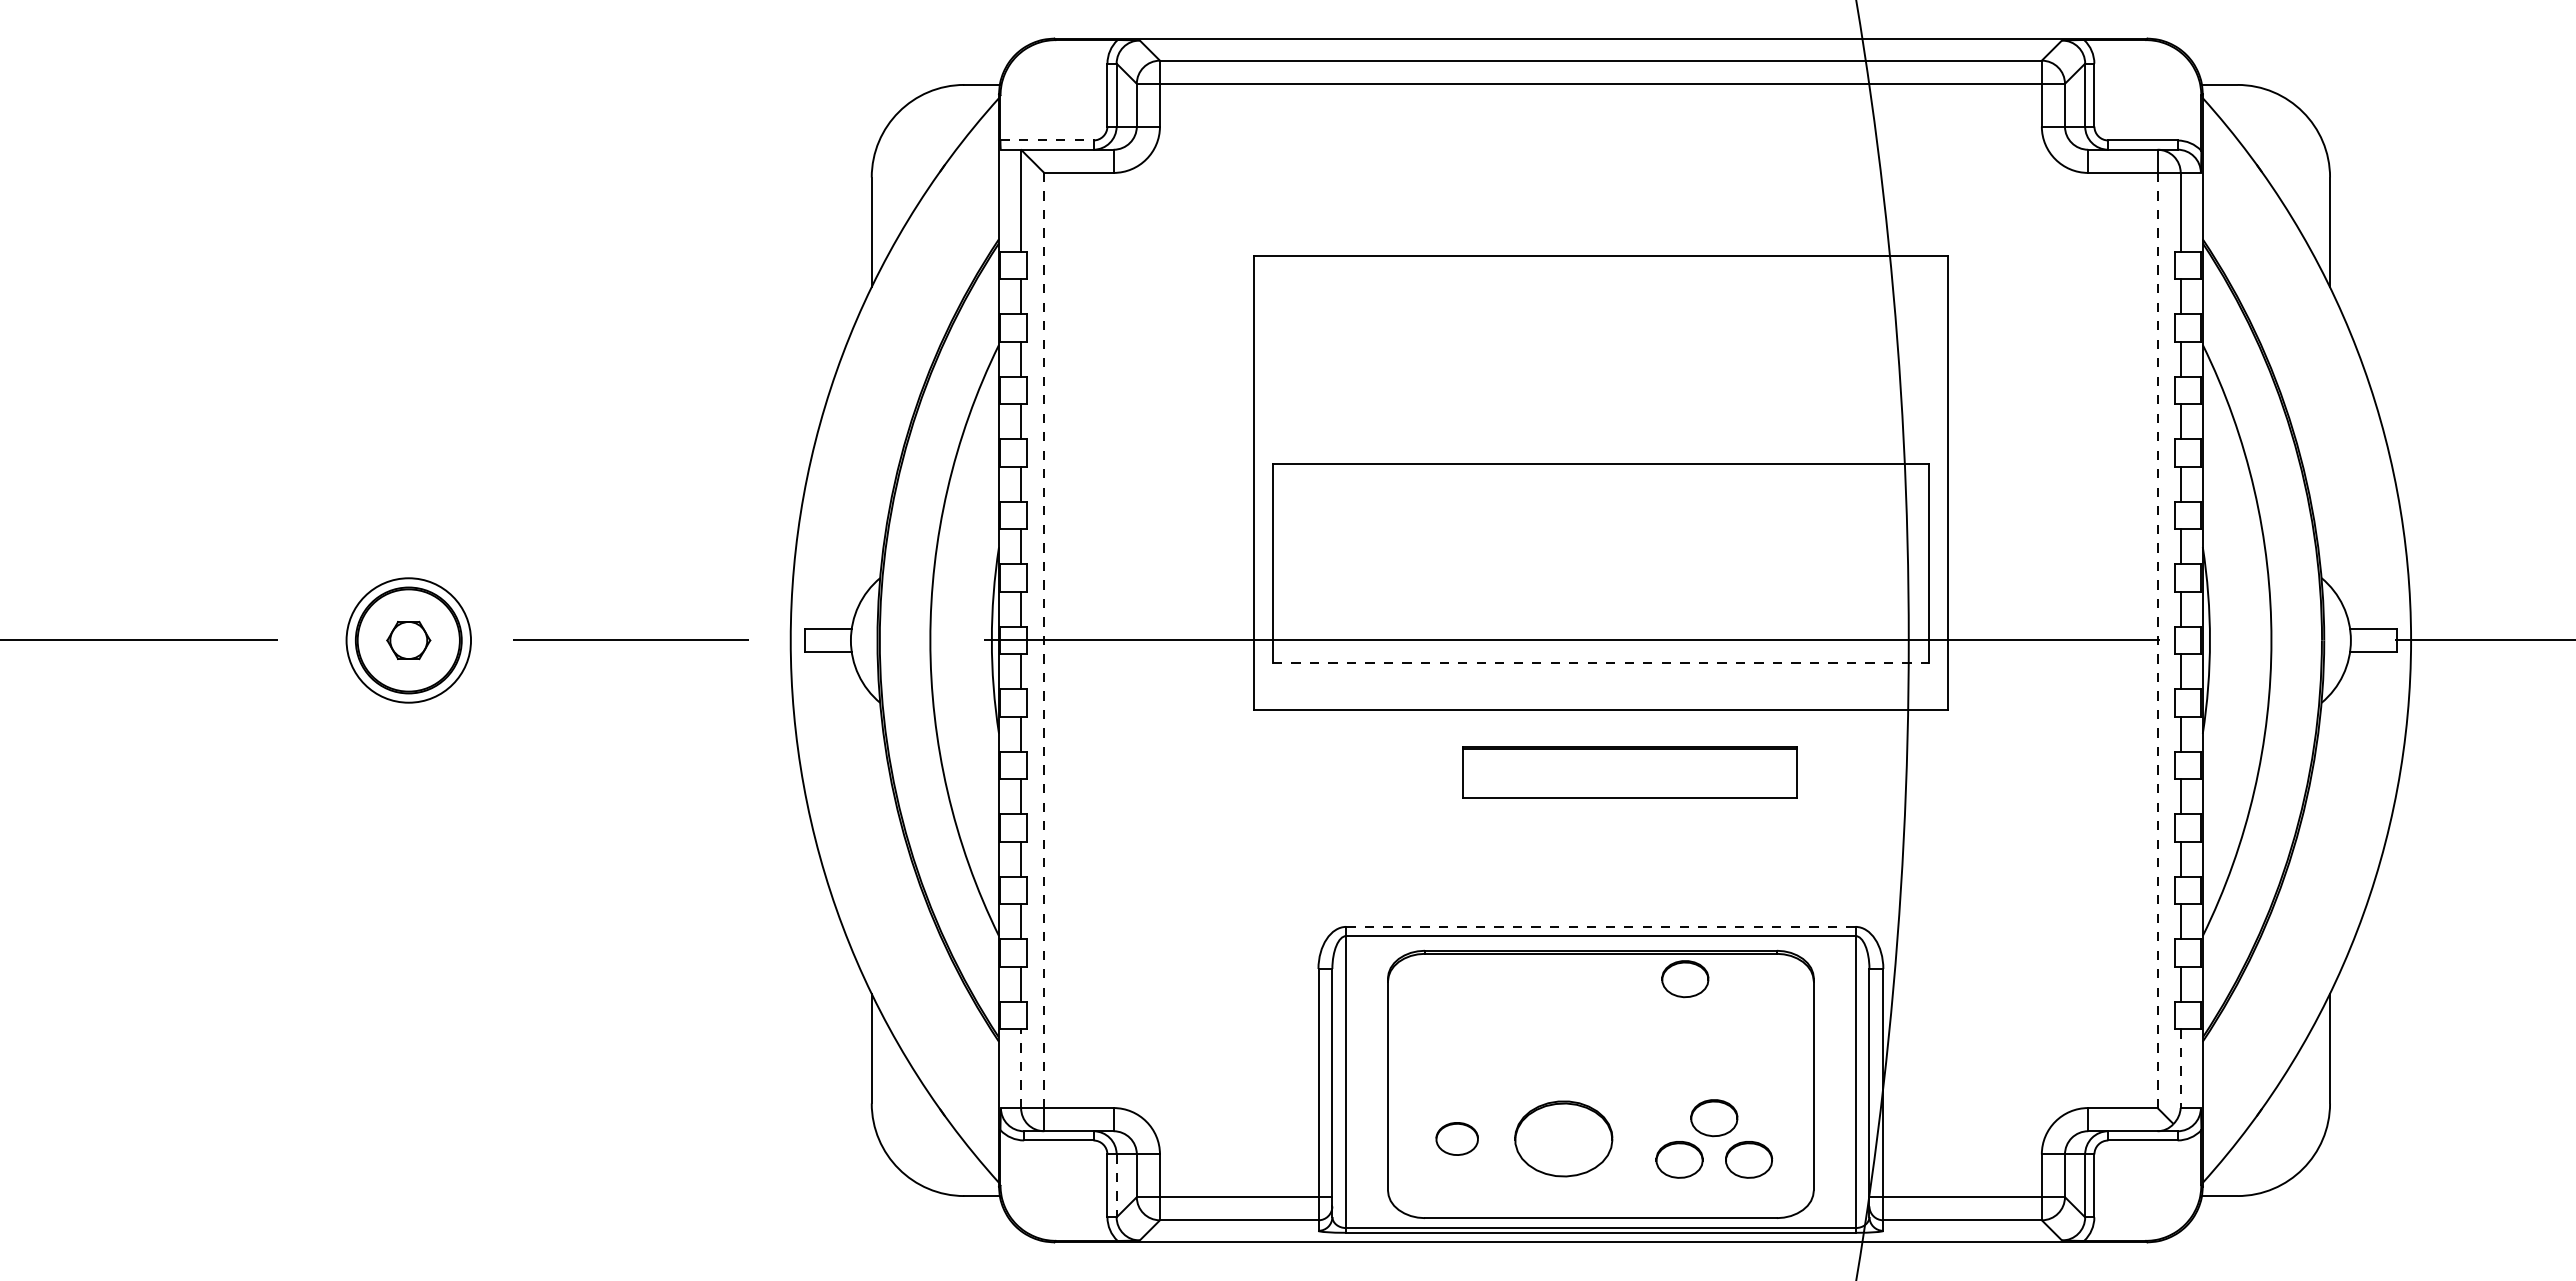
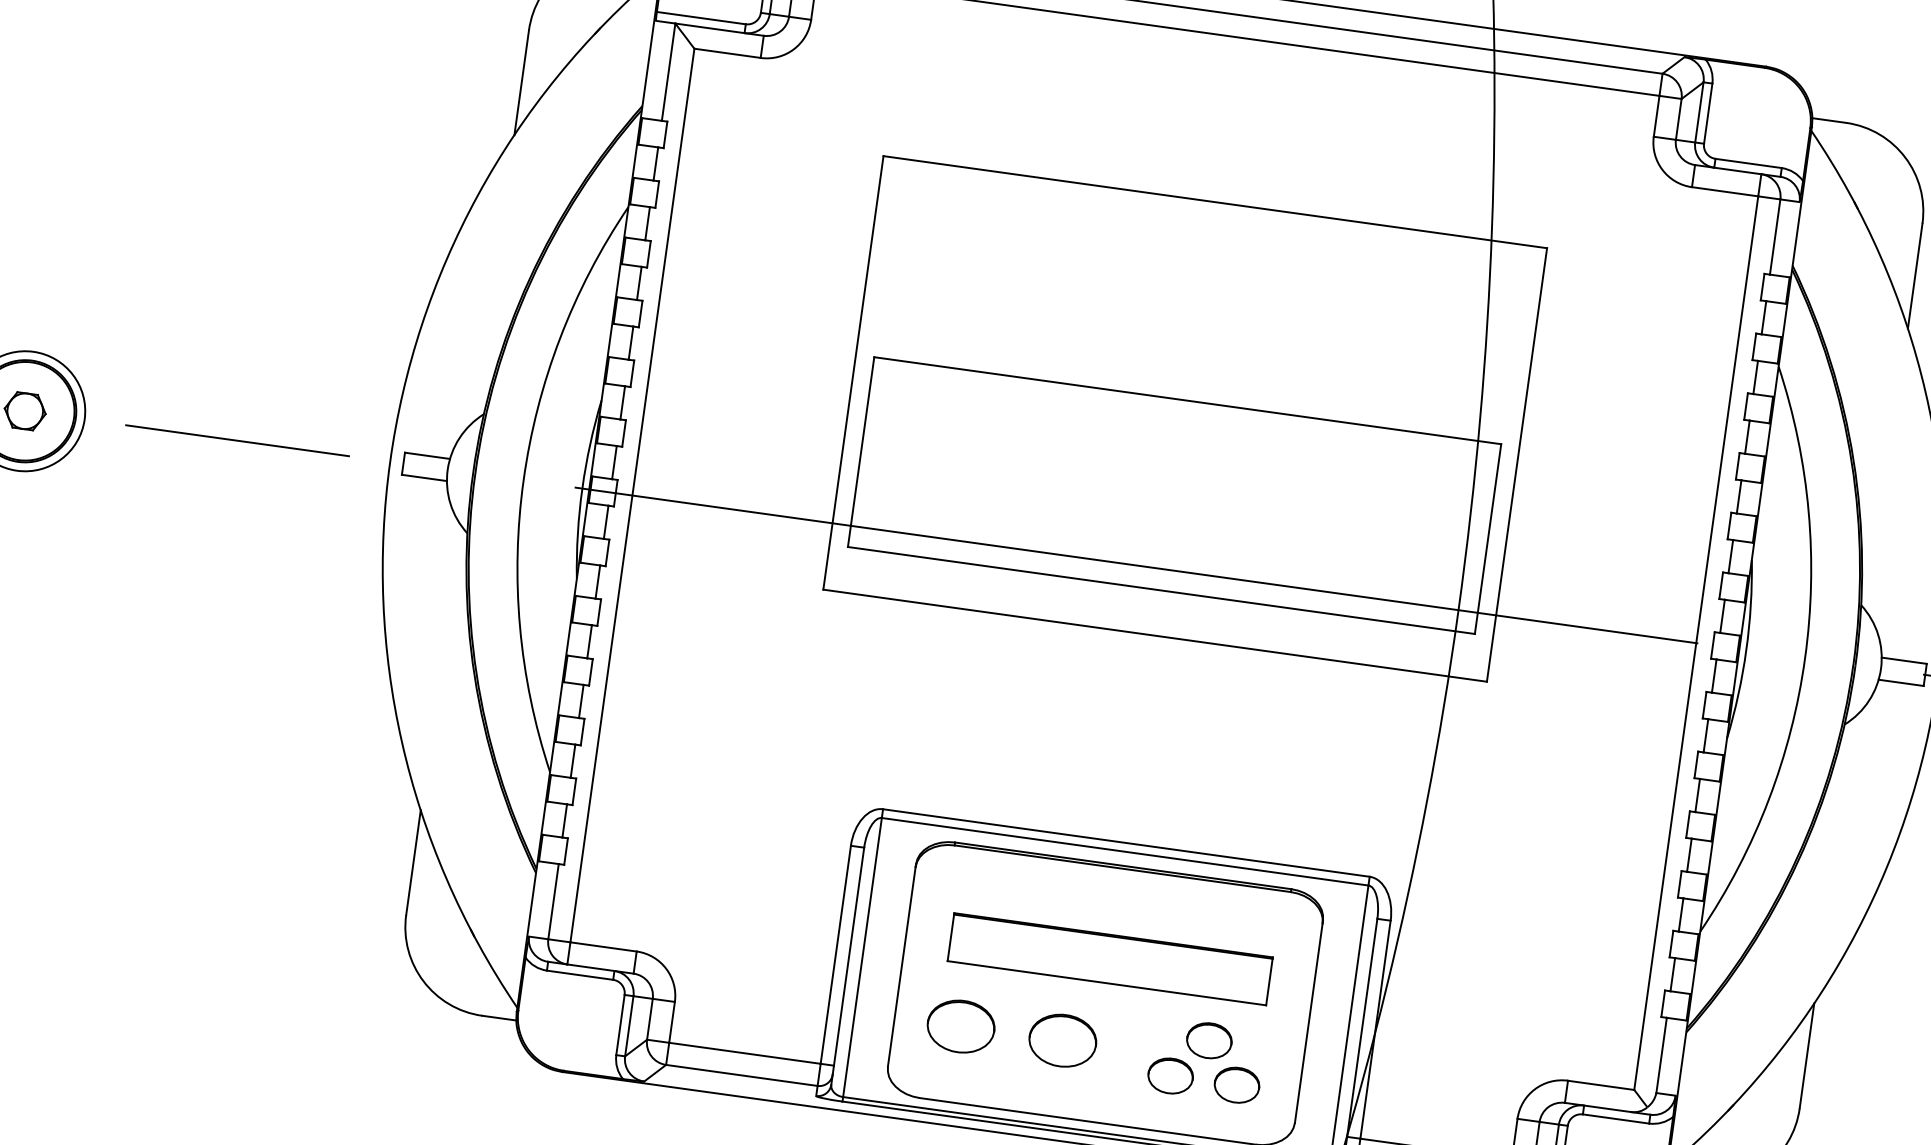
line: (1046, 140) -> (700, 18), dashed -> solid
line: (1044, 640) -> (632, 495), dashed -> solid
line: (2157, 640) -> (1696, 643), dashed -> solid
line: (1601, 662) -> (1161, 590), dashed -> solid
part: (1629, 772) -> (1109, 959), moved
line: (1600, 926) -> (1126, 842), dashed -> solid
part: (1685, 979) -> (1200, 904), removed
line: (1021, 1068) -> (553, 901), dashed -> solid
line: (2180, 1069) -> (1661, 1056), dashed -> solid
part: (1456, 1138) -> (960, 1026), size x1.67
part: (1563, 1138) -> (1062, 1040), size x0.71
line: (1116, 1186) -> (629, 1026), dashed -> solid

